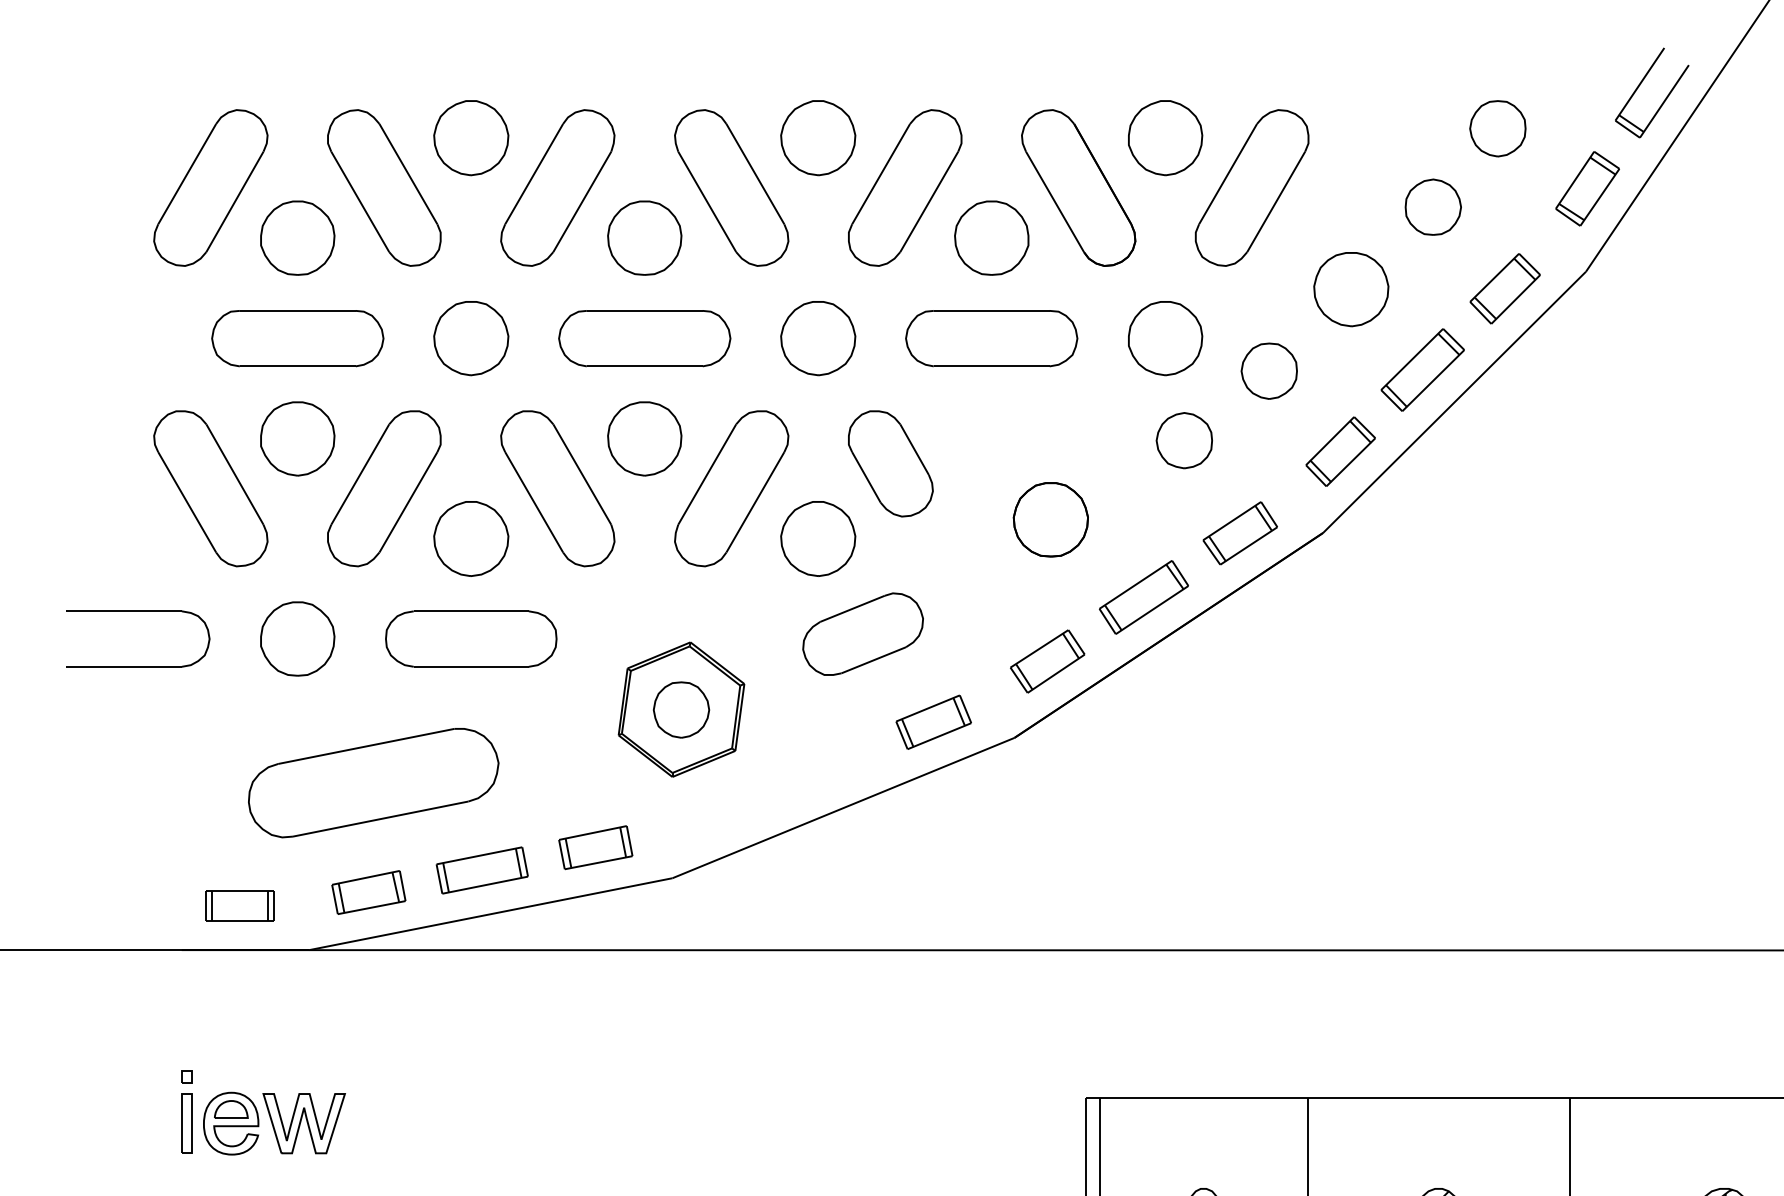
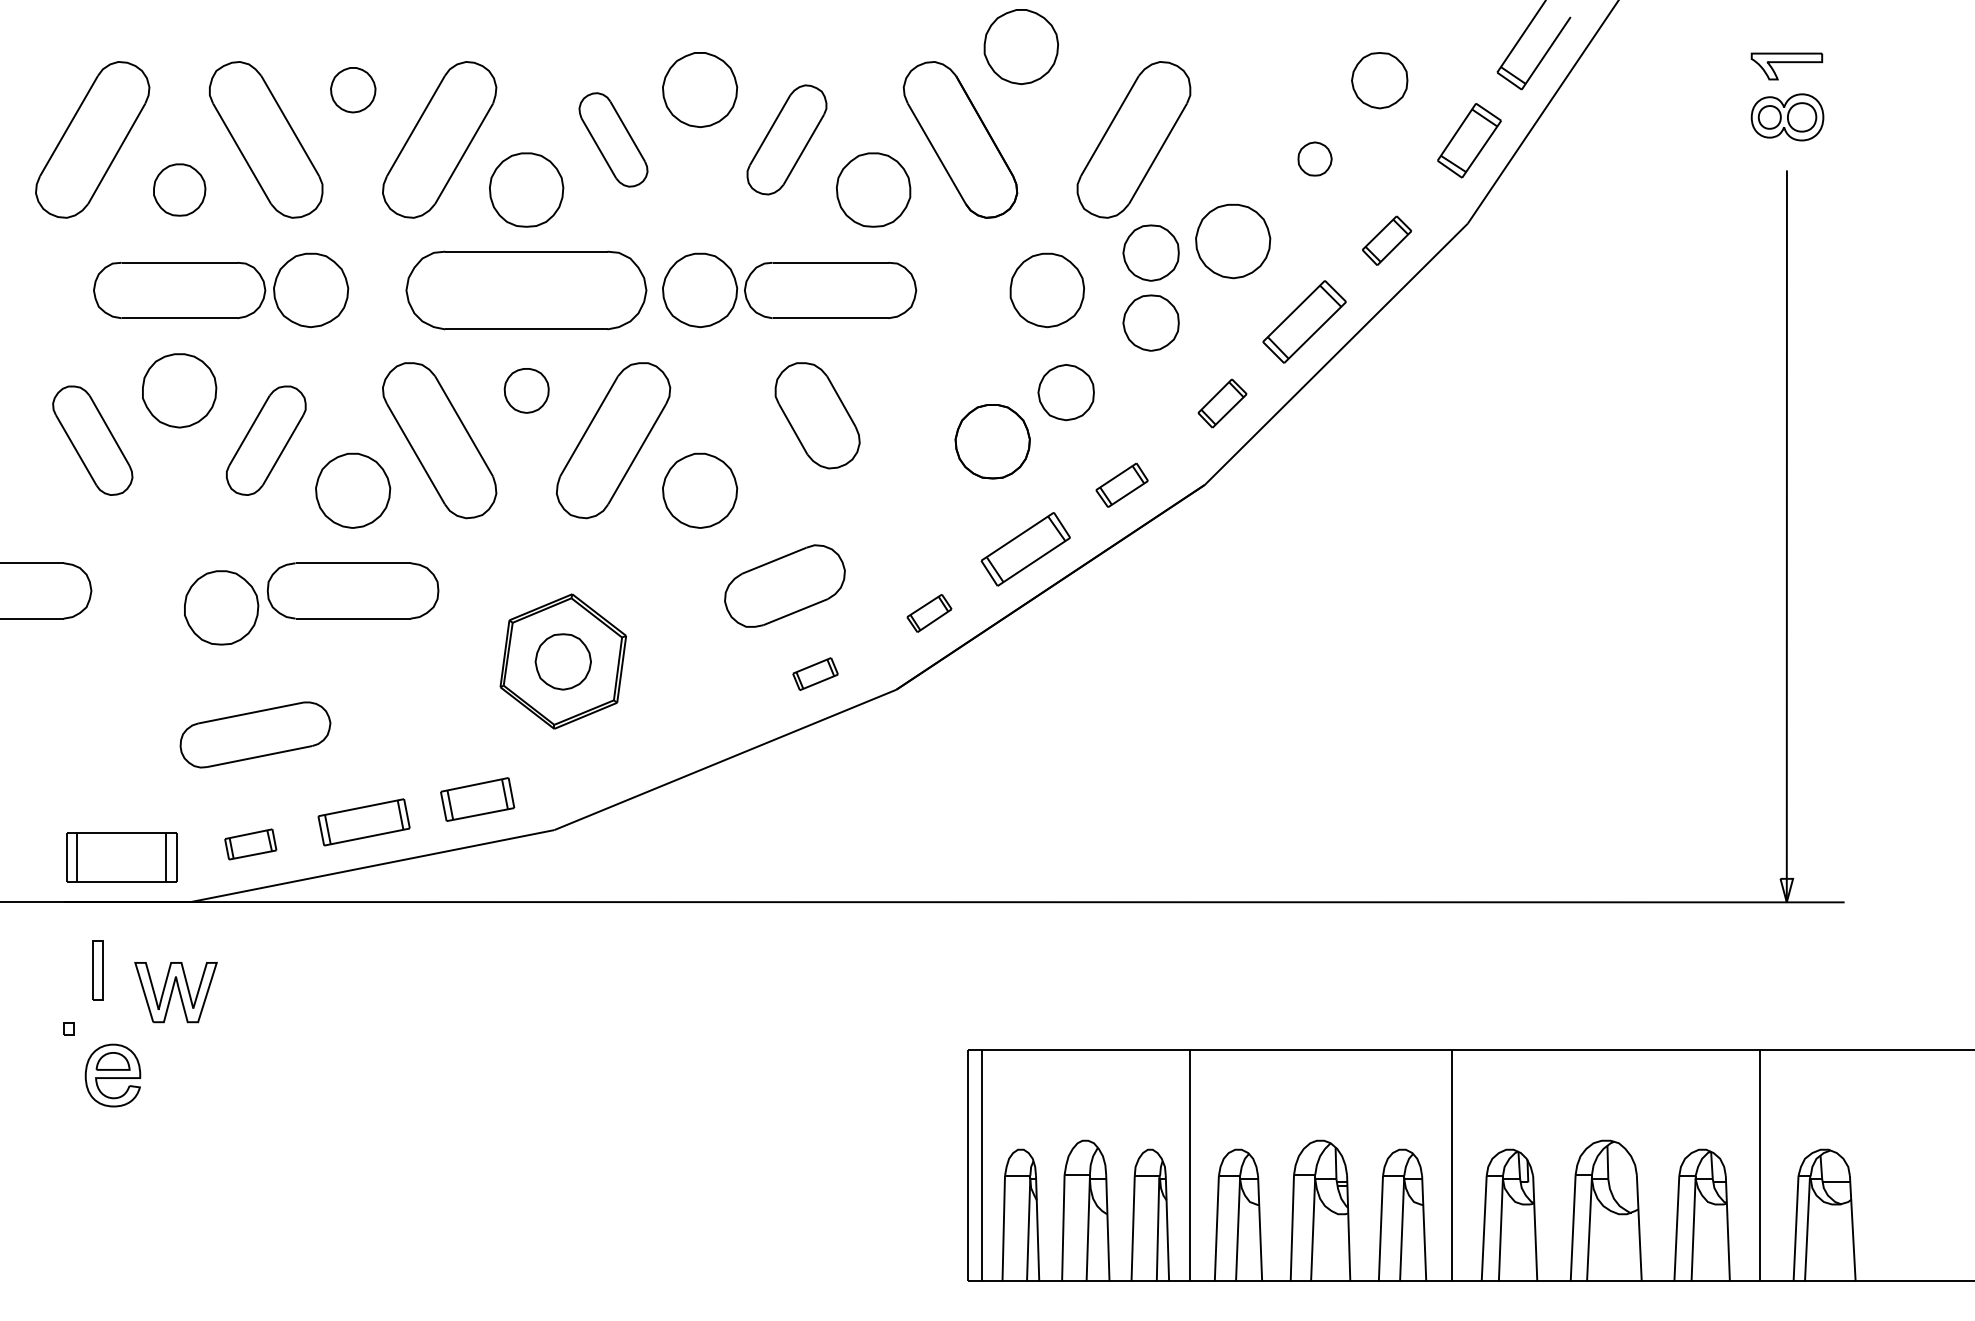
part: (471, 138) -> (353, 90), size x0.6
part: (1164, 138) -> (1020, 47), moved
part: (731, 187) -> (613, 139), size x0.6
part: (904, 187) -> (786, 139), size x0.7
part: (1432, 206) -> (1314, 158), size x0.6
part: (297, 237) -> (179, 189), size x0.7
part: (1504, 288) -> (1386, 240), size x0.7
part: (1268, 300) -> (1150, 252), added
part: (471, 338) -> (311, 290), moved
part: (644, 338) -> (526, 290), size x1.4
part: (991, 338) -> (830, 290), moved
part: (644, 438) -> (526, 390), size x0.6
part: (1340, 451) -> (1222, 403), size x0.7
part: (890, 463) -> (817, 415), moved
part: (210, 488) -> (92, 440), size x0.7
part: (384, 488) -> (266, 440), size x0.7
part: (1050, 519) -> (992, 441), moved
part: (1239, 533) -> (1121, 485), size x0.7
part: (862, 633) -> (784, 585), moved
part: (297, 638) -> (221, 607), moved
part: (1047, 661) -> (929, 613), size x0.6
part: (933, 721) -> (815, 673), size x0.6
part: (373, 782) -> (255, 734), size x0.6
part: (368, 892) -> (250, 844), size x0.7
part: (239, 905) -> (121, 857), size x1.6
part: (186, 1123) -> (97, 970), moved
part: (303, 1123) -> (175, 992), moved

